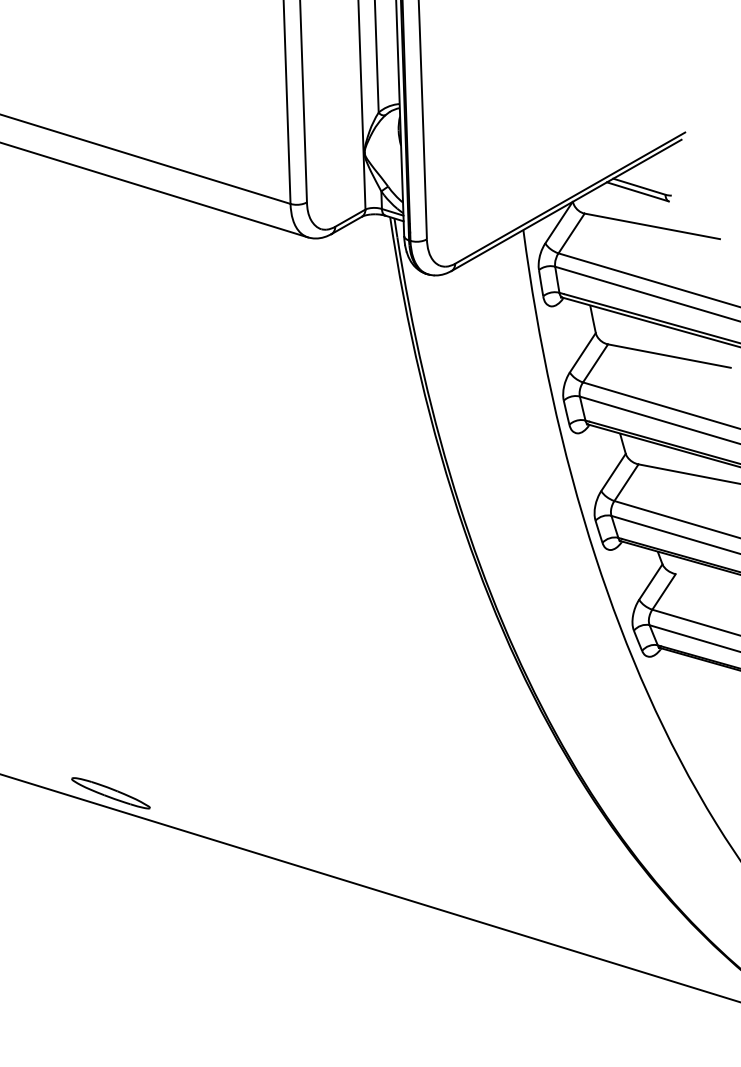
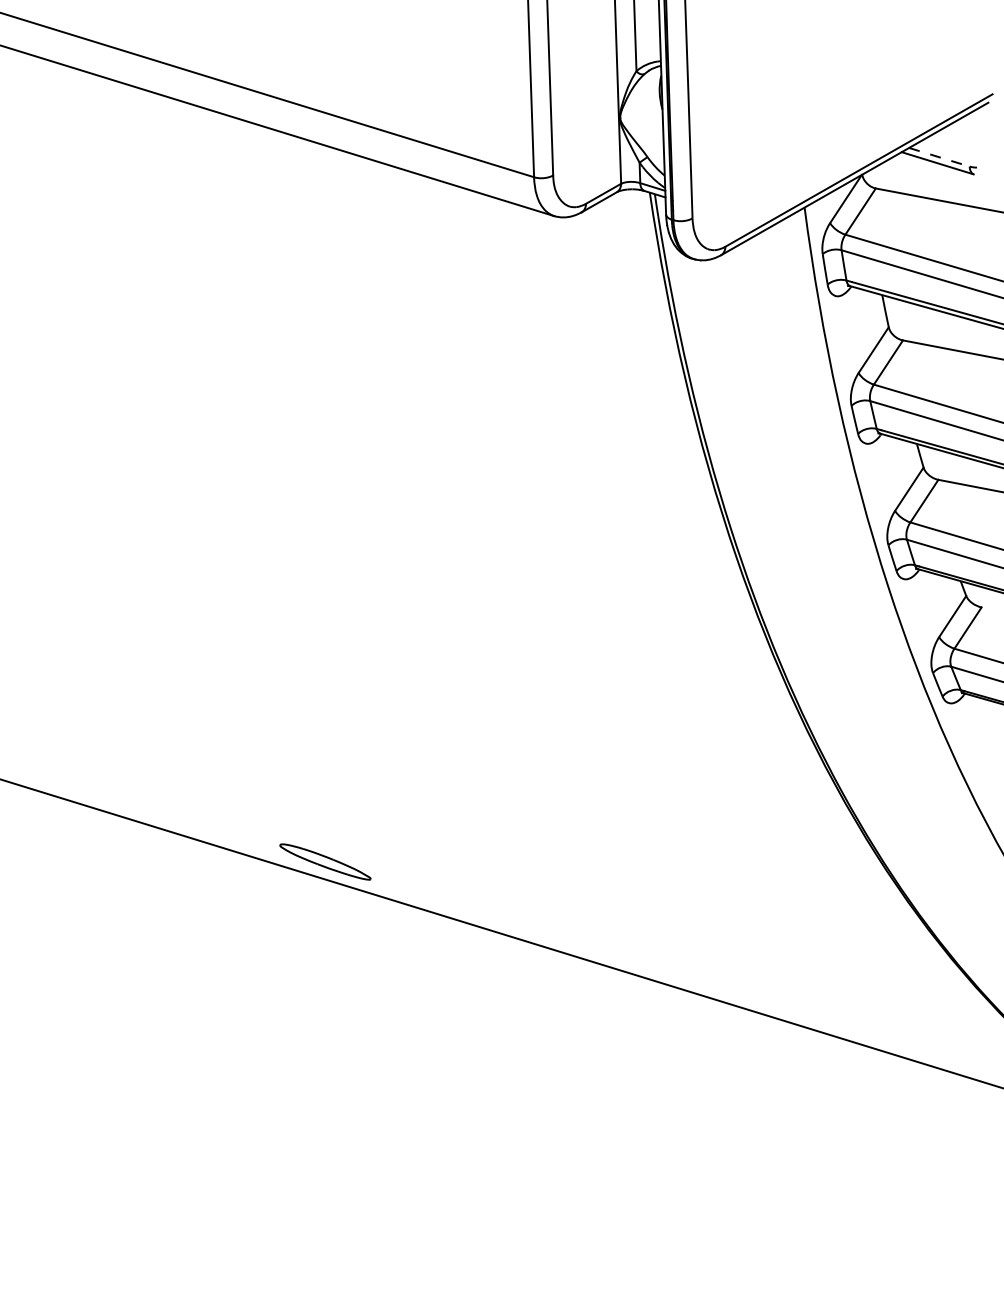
line: (639, 186) -> (939, 157), solid -> dashed

